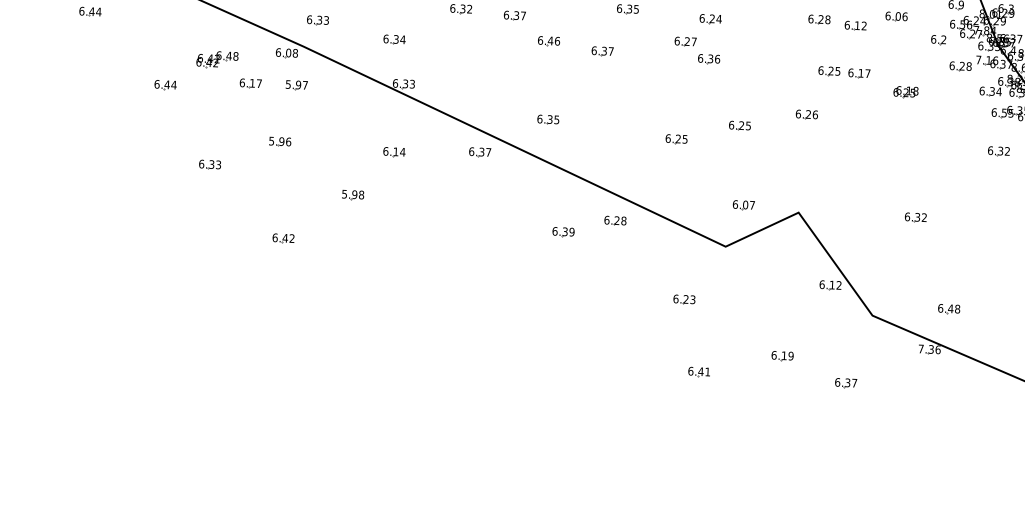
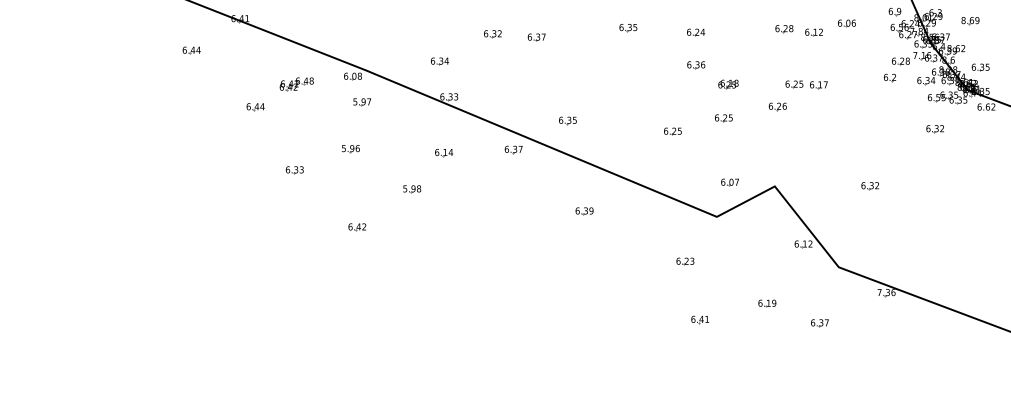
part: (317, 20) -> (376, 48), removed
part: (938, 39) -> (889, 77), moved
part: (549, 40) -> (565, 56), removed
part: (685, 42) -> (676, 52), removed
part: (602, 52) -> (609, 63), removed
part: (844, 72) -> (806, 84), moved
part: (250, 83) -> (324, 102), removed
part: (906, 92) -> (728, 84), moved
part: (615, 221) -> (626, 200), removed
part: (948, 309) -> (900, 259), removed

